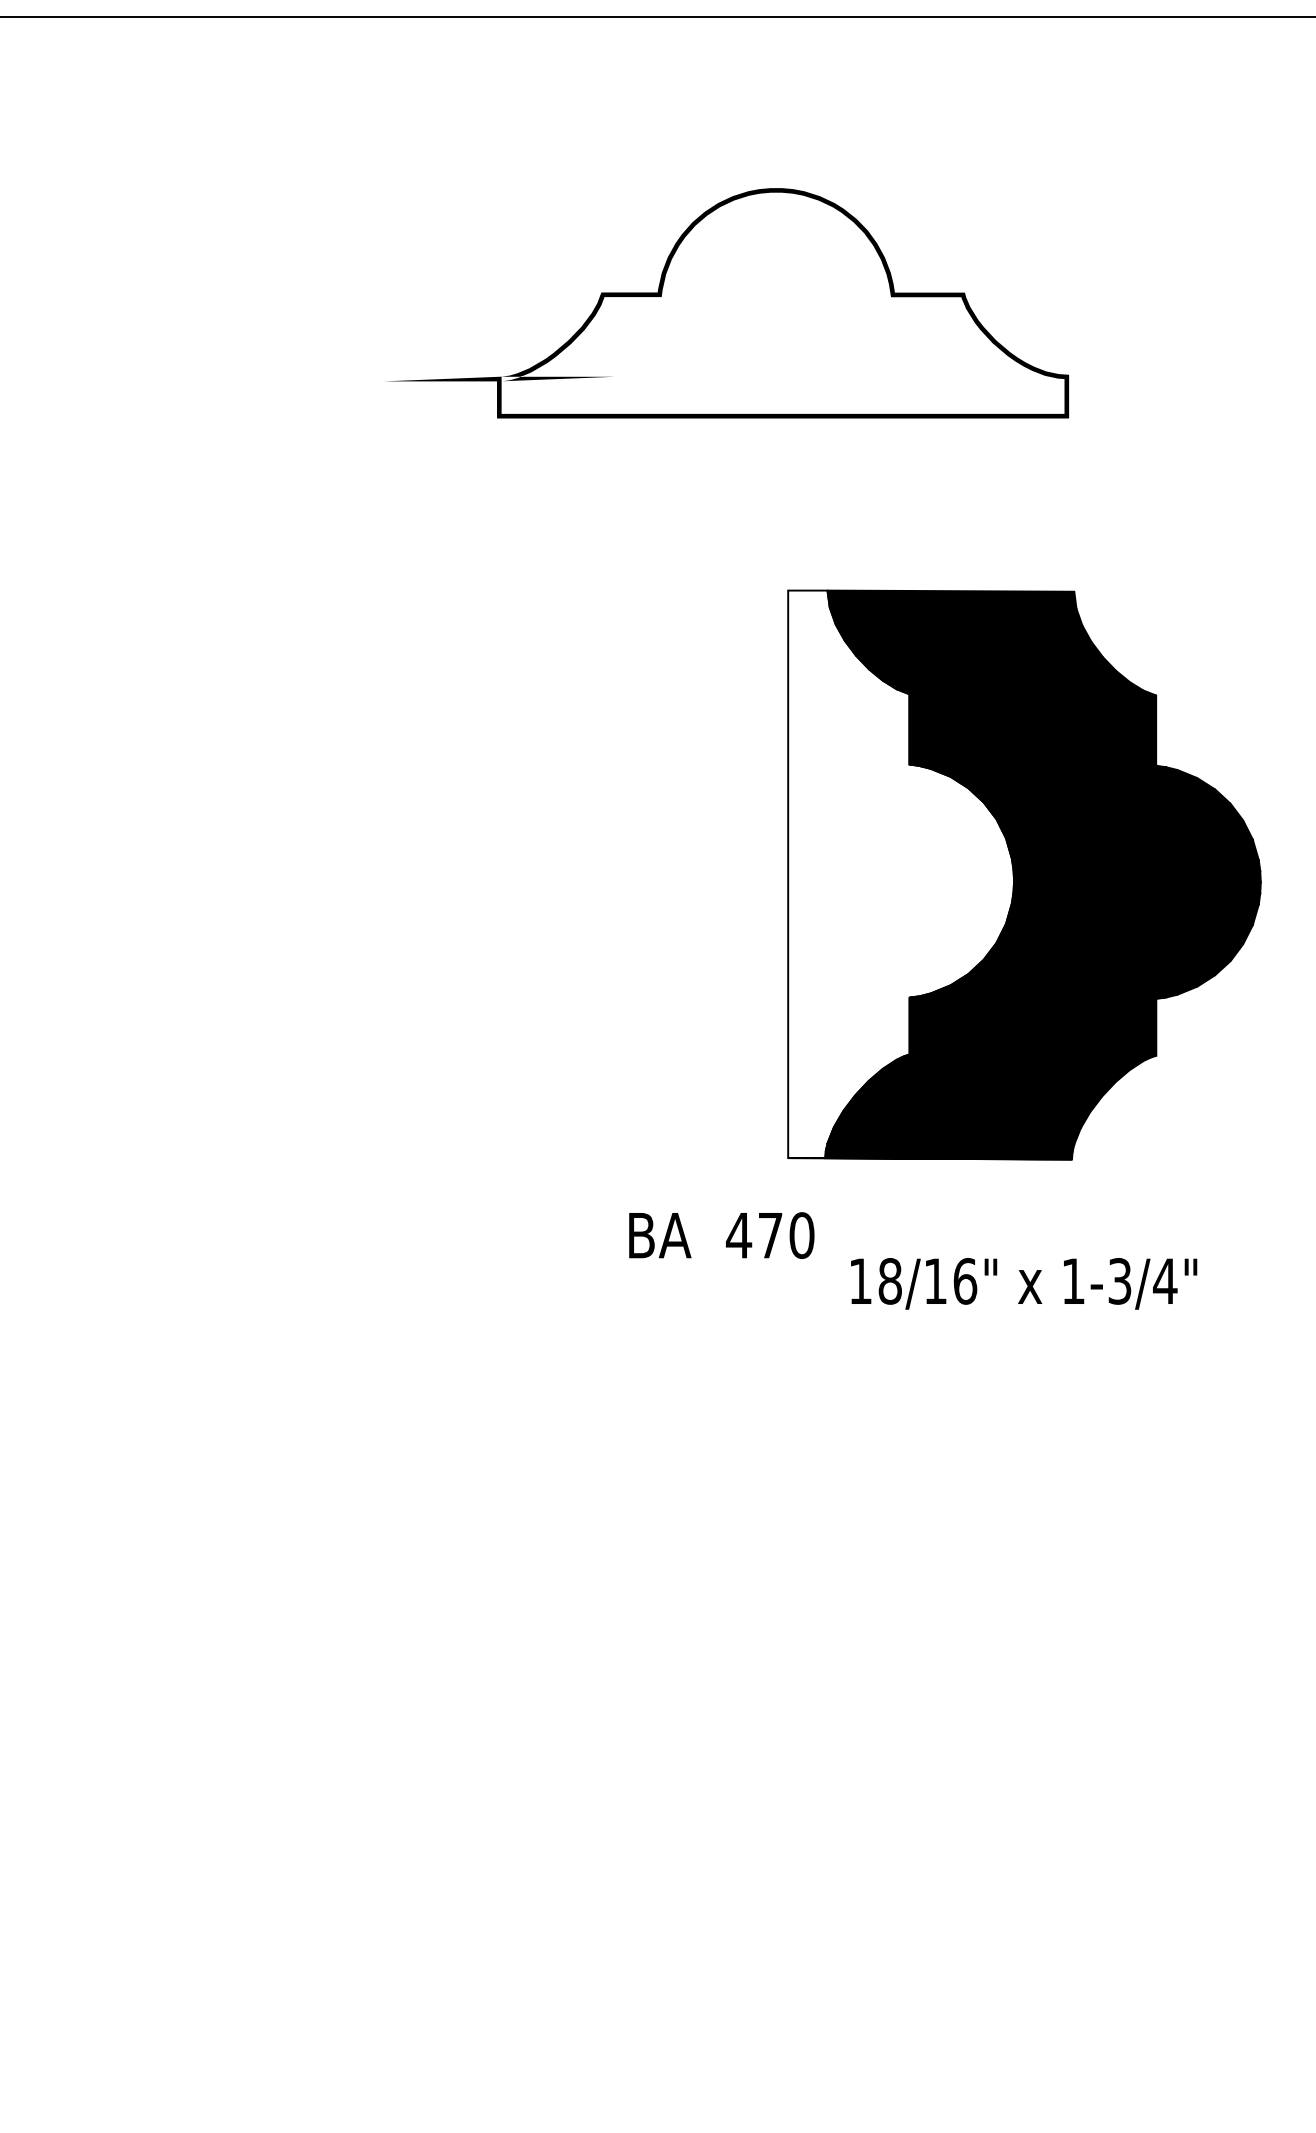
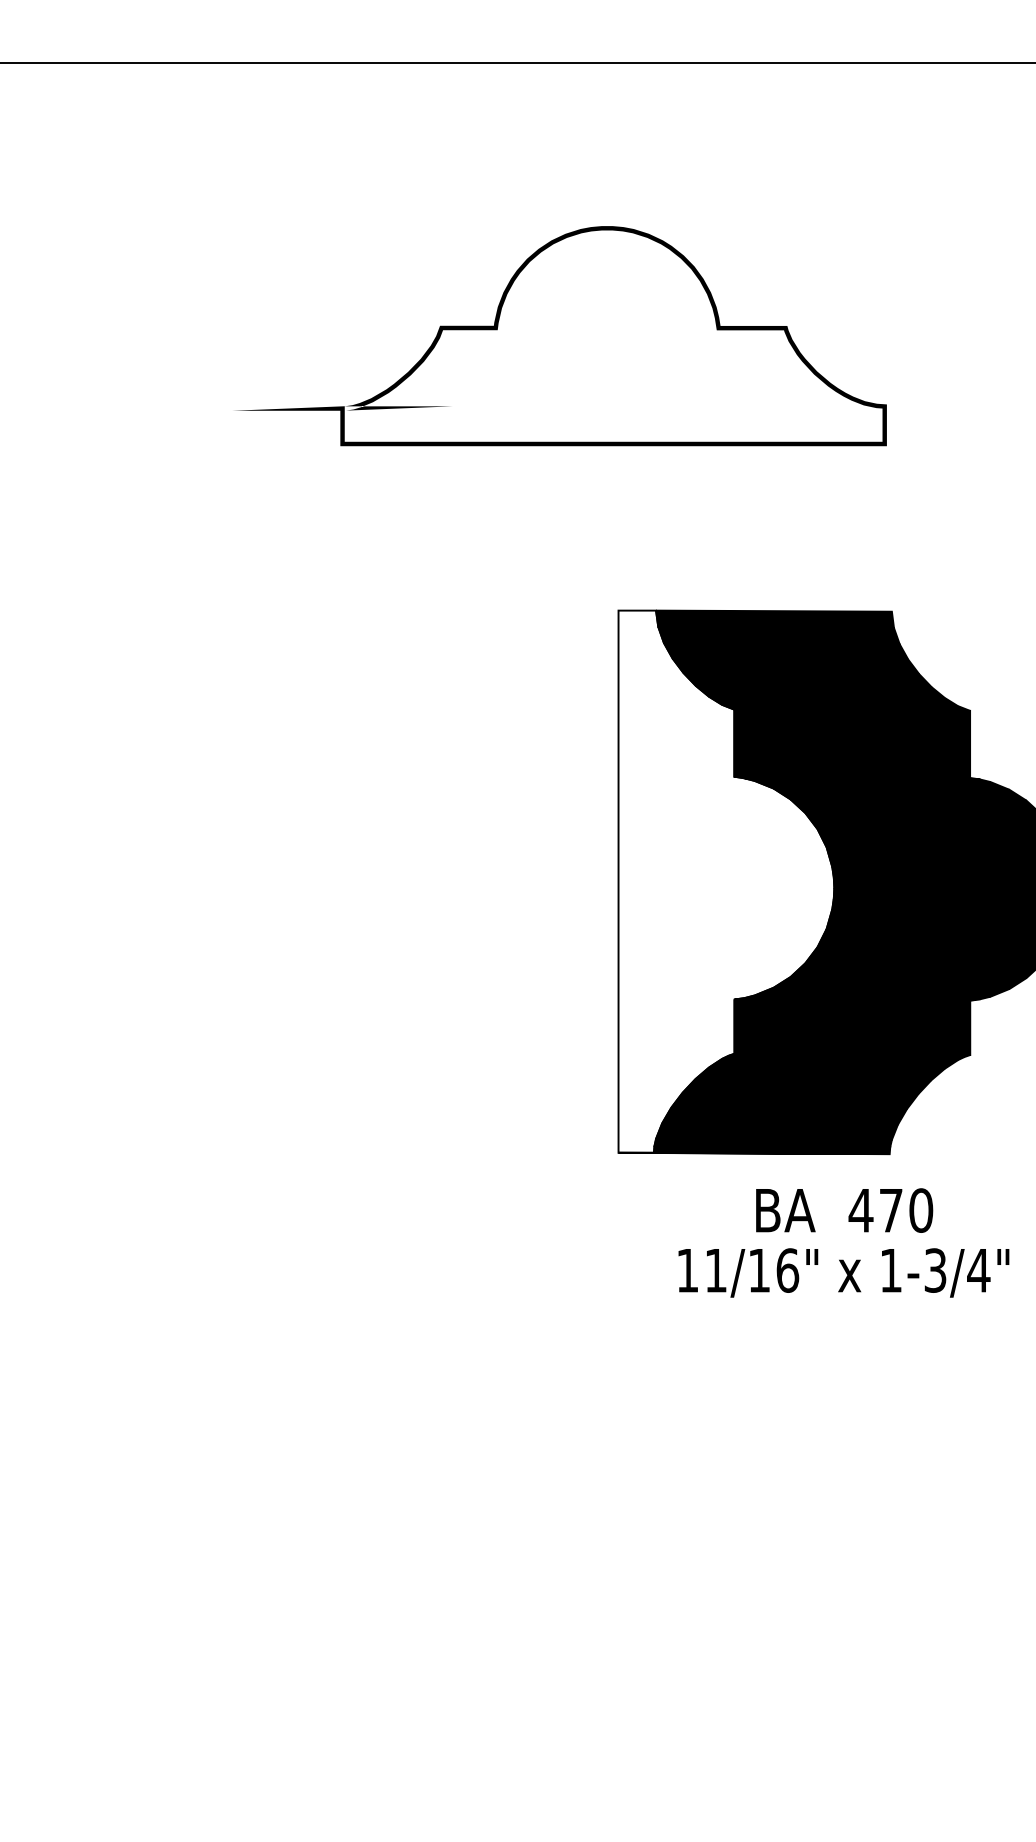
text: (721, 1235) -> (844, 1210), moved
text: (889, 1281) -> (715, 1270), 18/16" -> 11/16"

